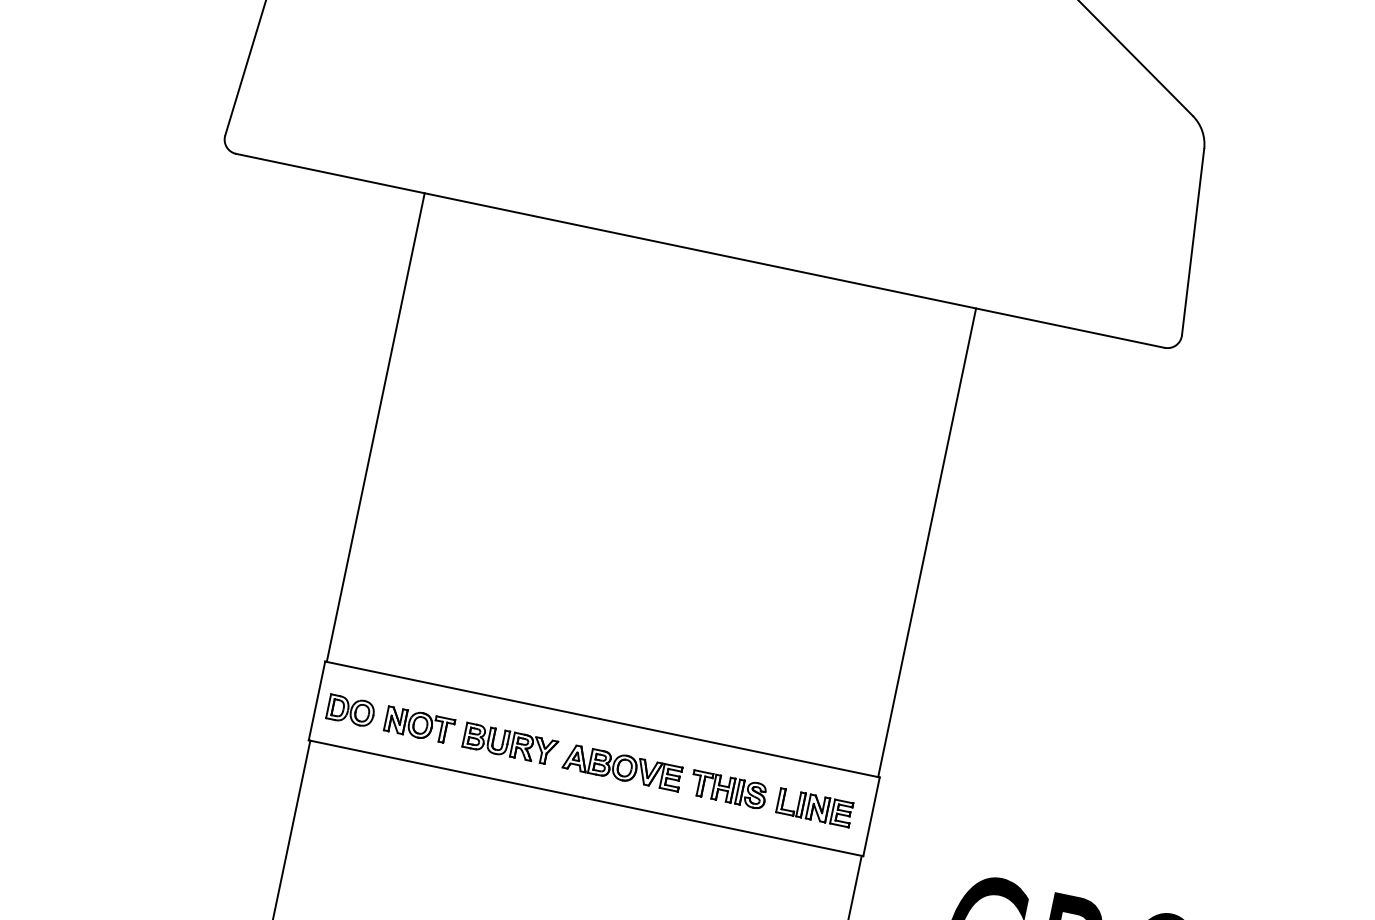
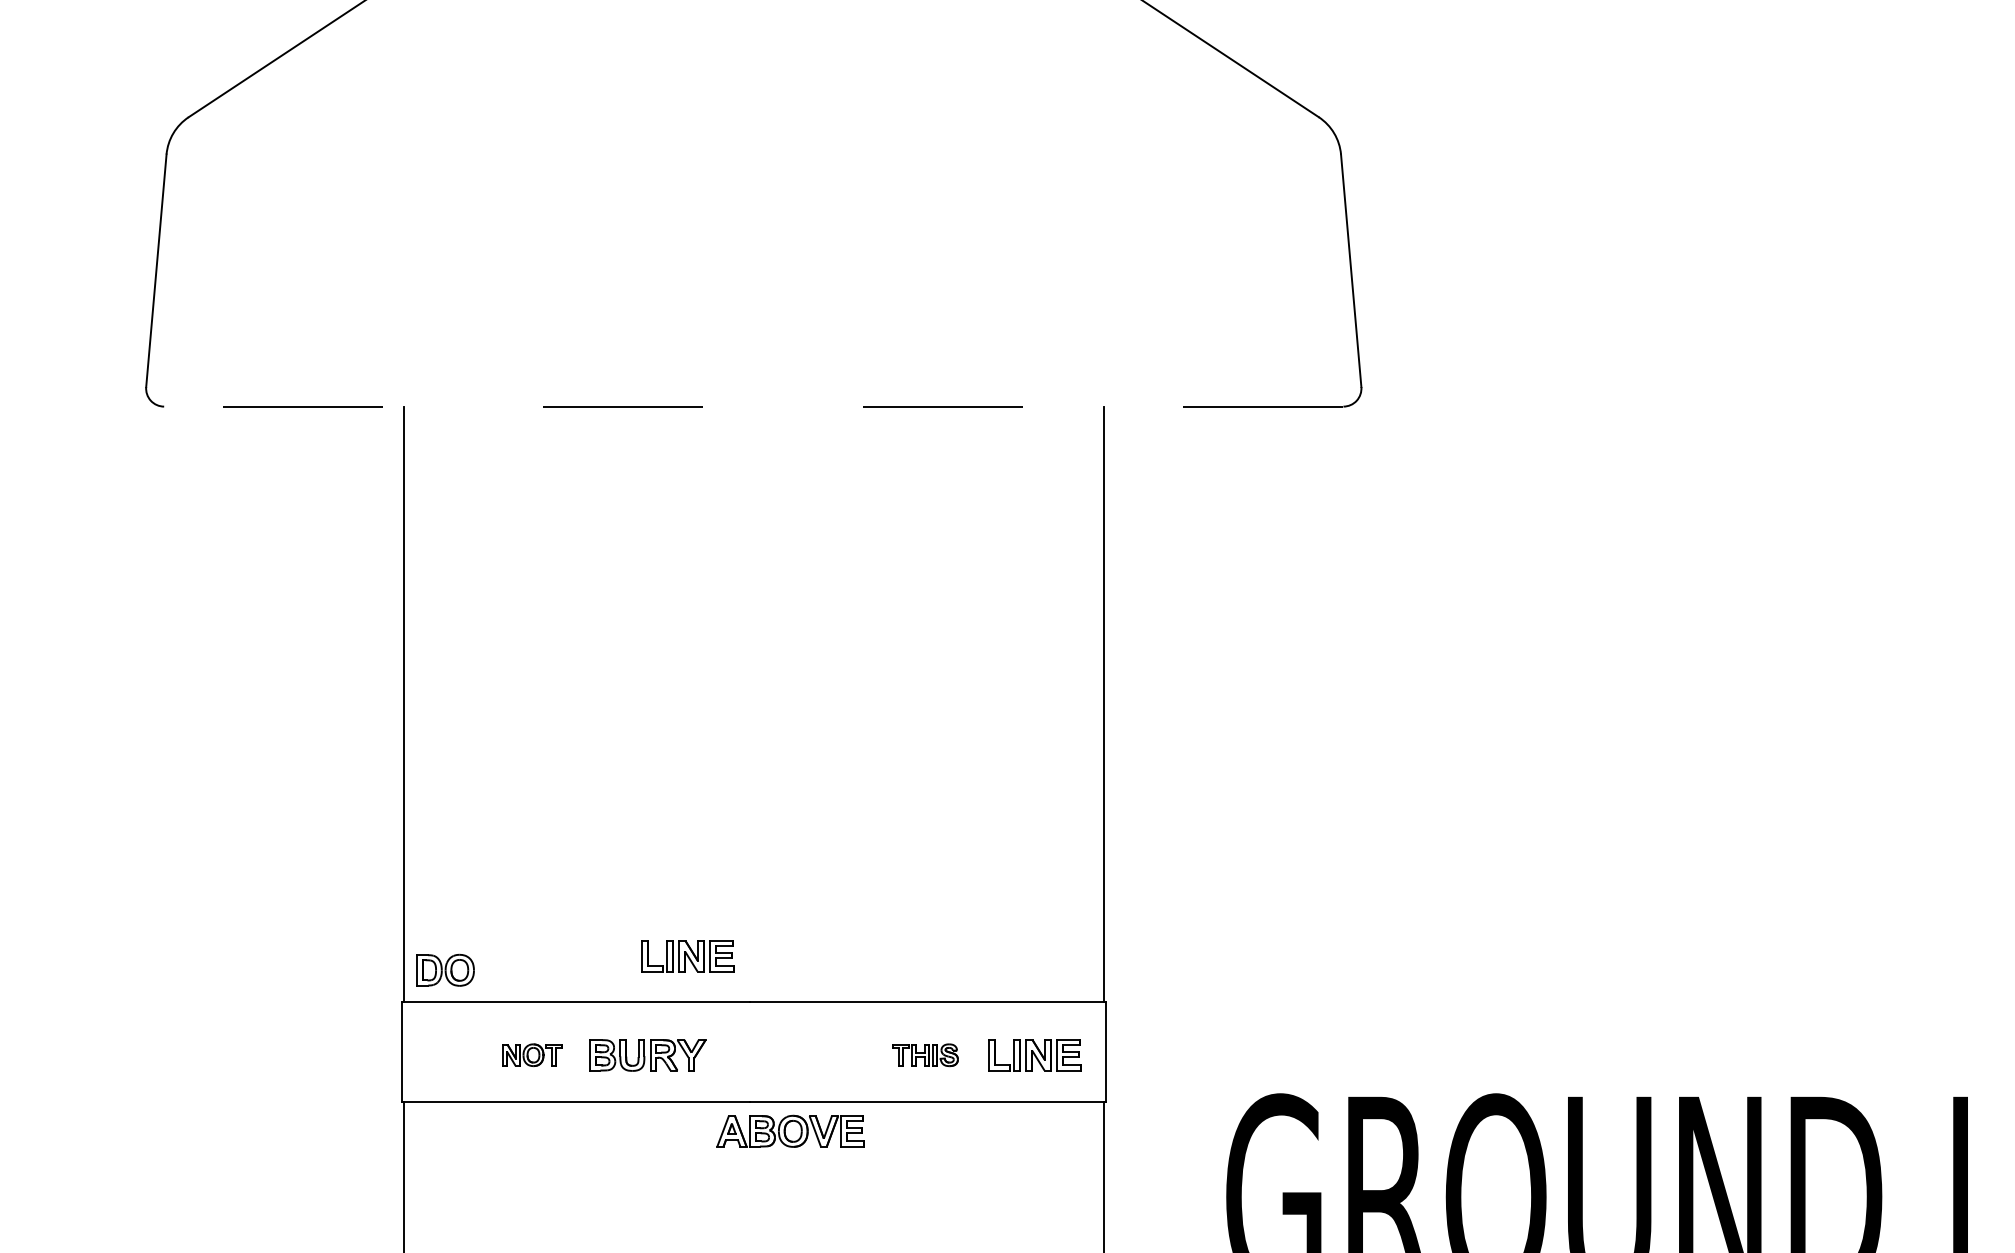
line: (700, 250) -> (753, 406), solid -> dashed
part: (557, 672) -> (687, 956), added
part: (351, 710) -> (445, 969), moved
part: (419, 724) -> (532, 1054), size x0.7
part: (622, 766) -> (790, 1130), moved
part: (729, 789) -> (925, 1054), size x0.7

